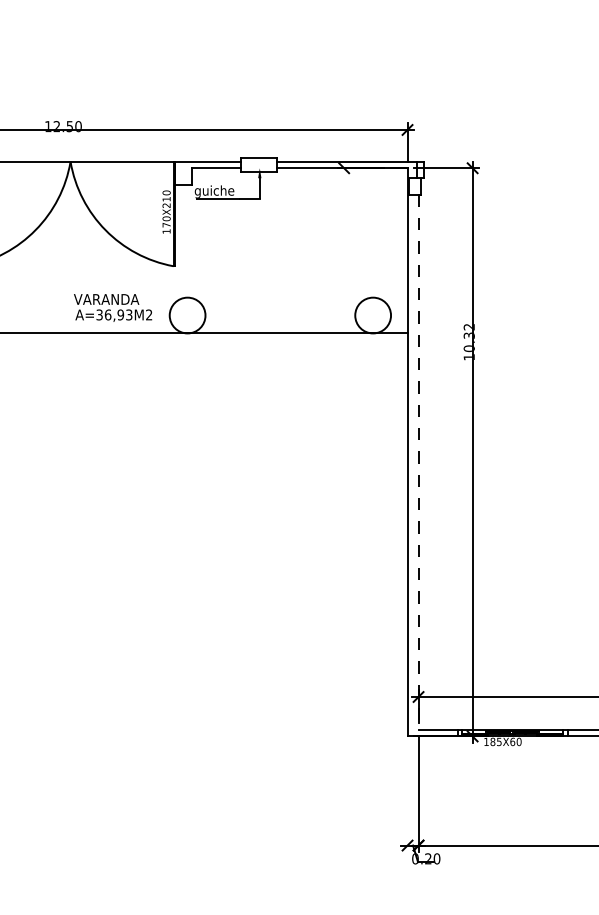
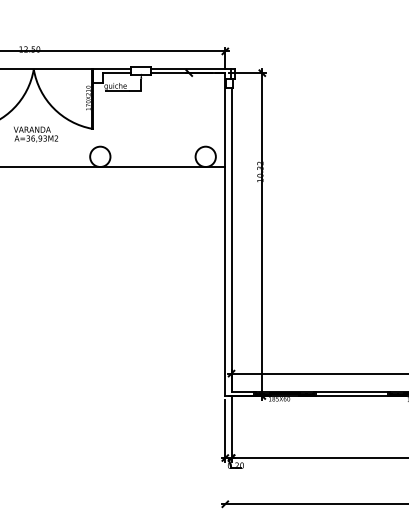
text: (112, 307) -> (35, 134), moved
line: (418, 462) -> (231, 240), dashed -> solid
line: (407, 797) -> (225, 430), added

